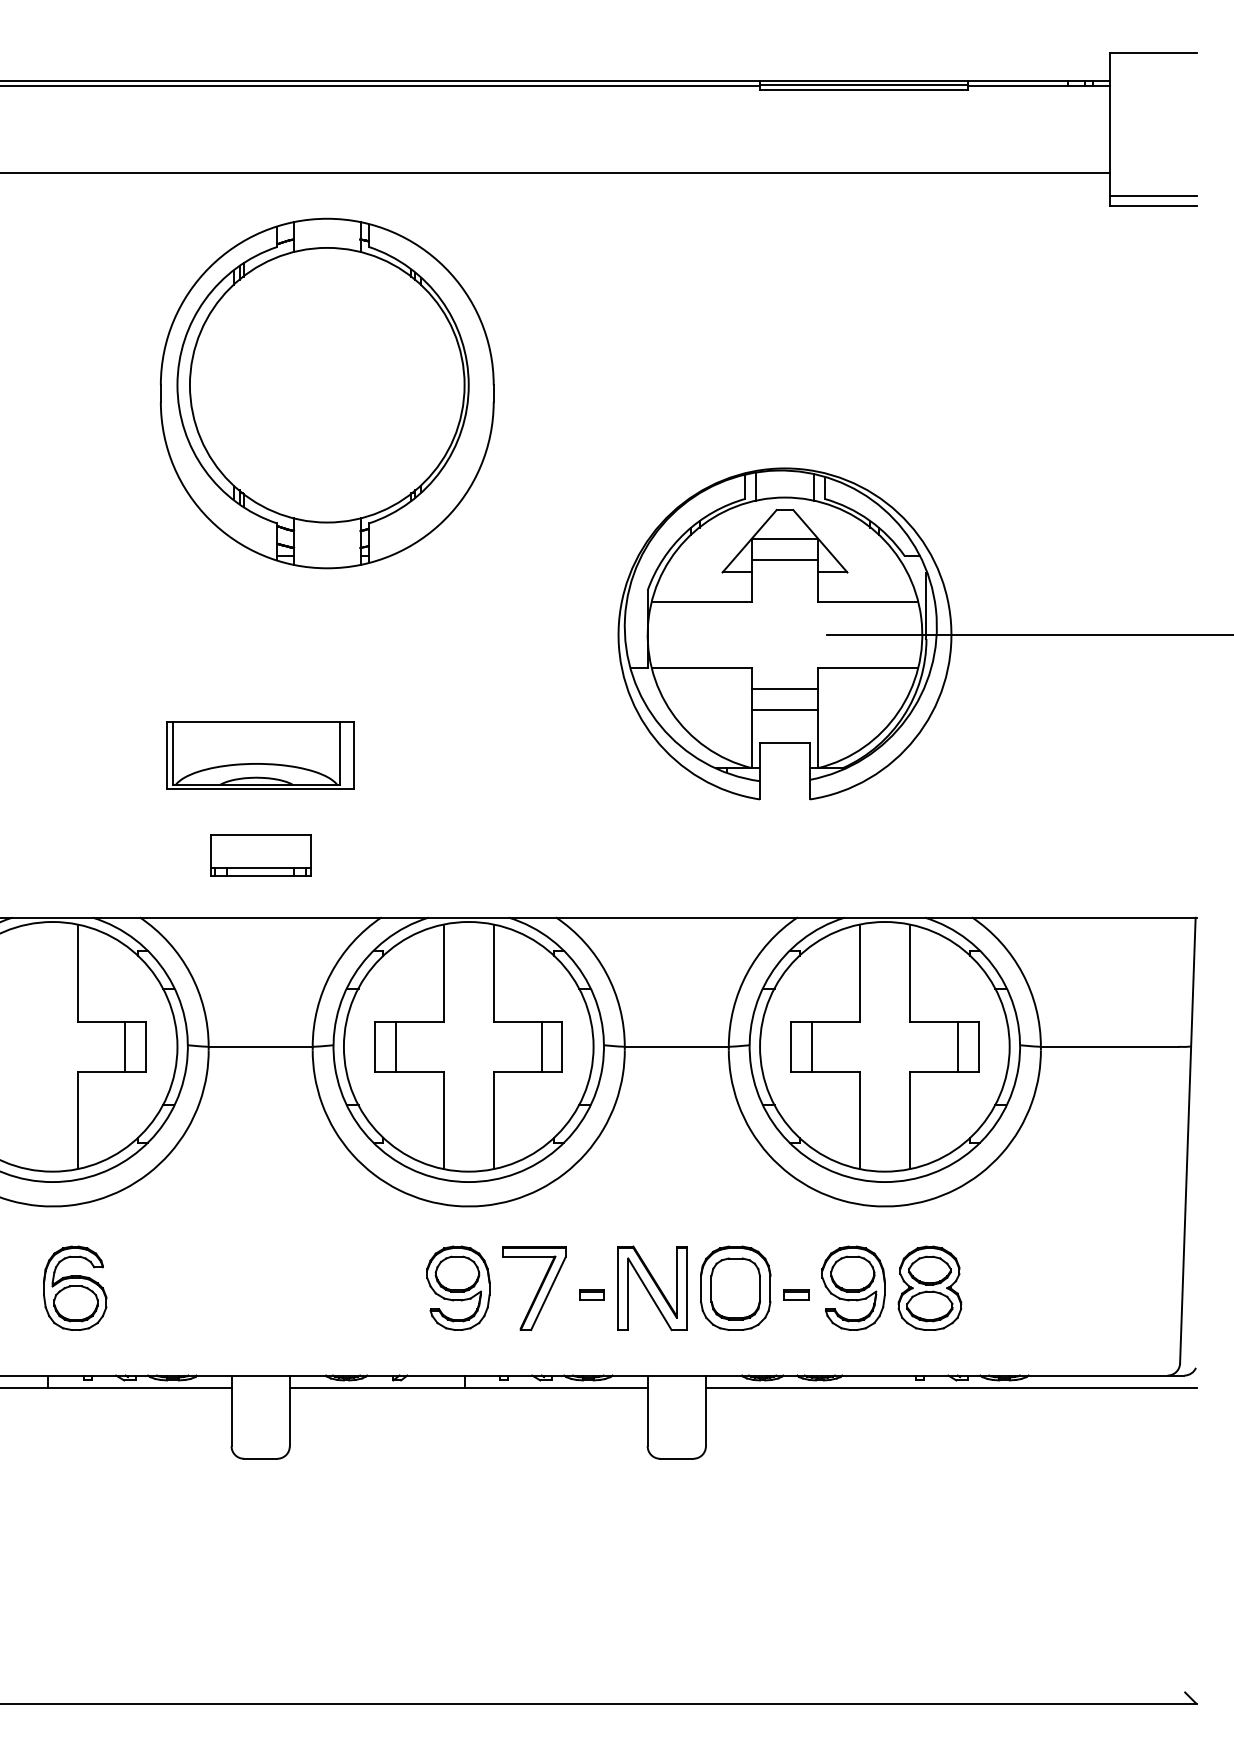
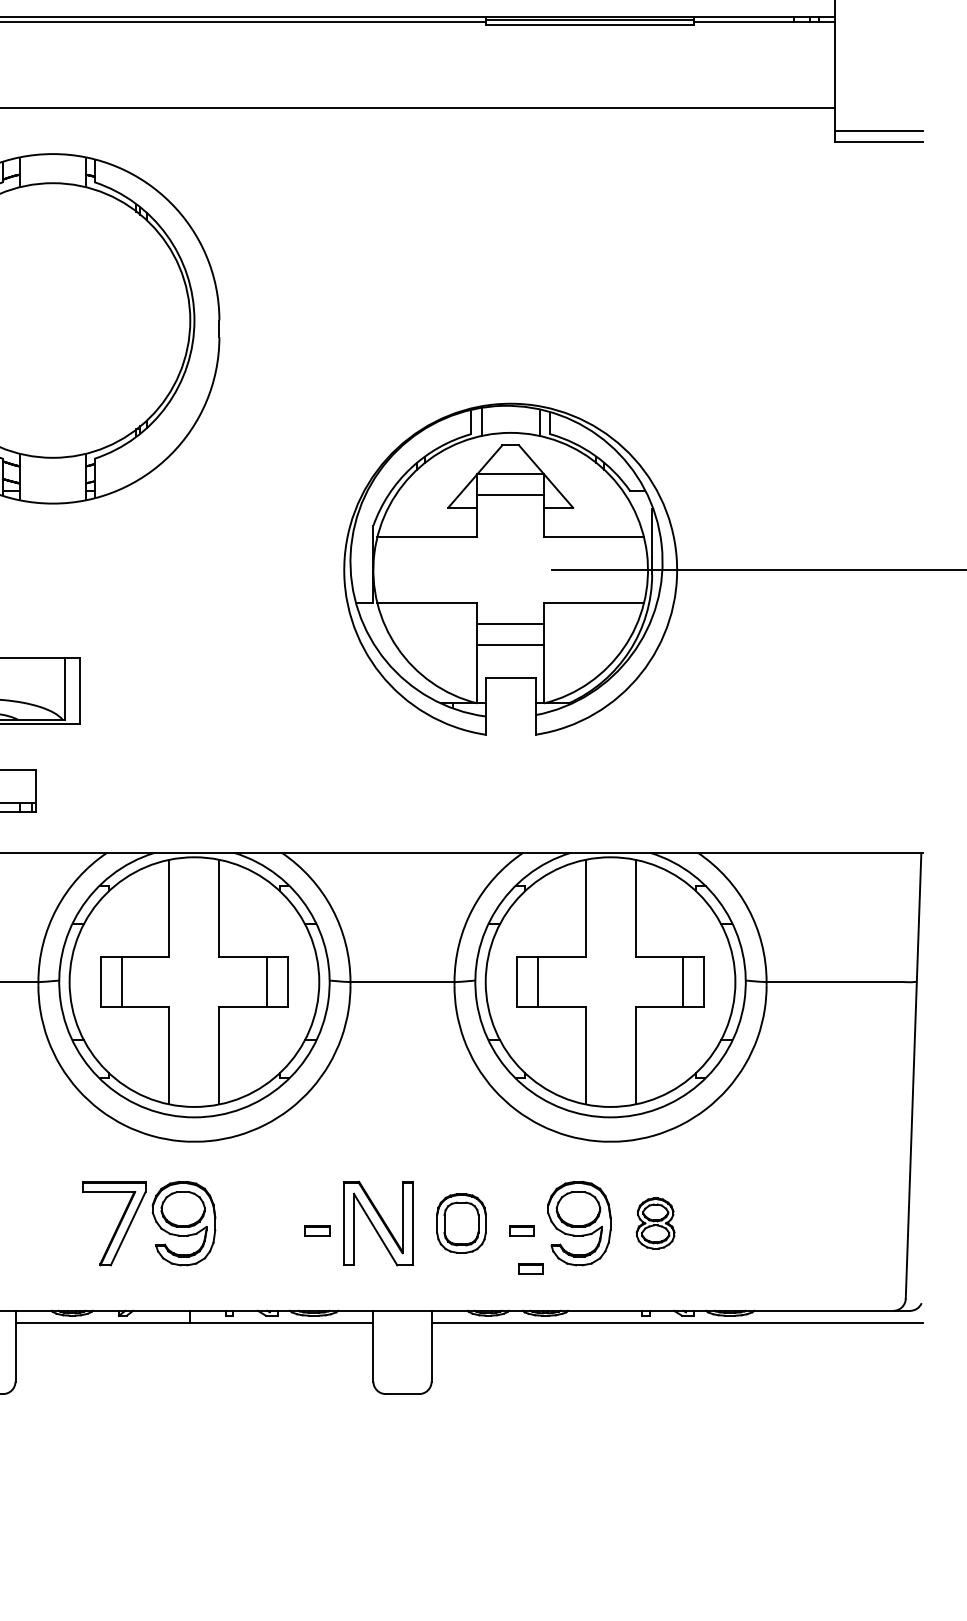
part: (735, 1287) -> (461, 1222), size x0.7
part: (929, 1287) -> (655, 1222), size x0.6
part: (534, 1288) -> (114, 1223), moved
part: (805, 1332) -> (531, 1267), added

